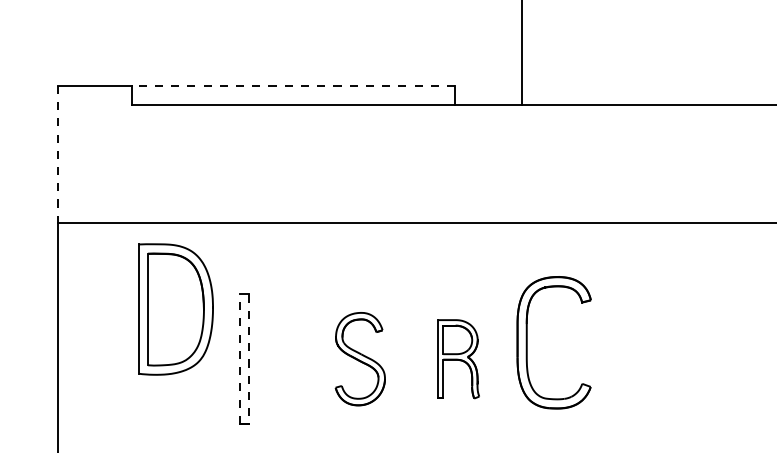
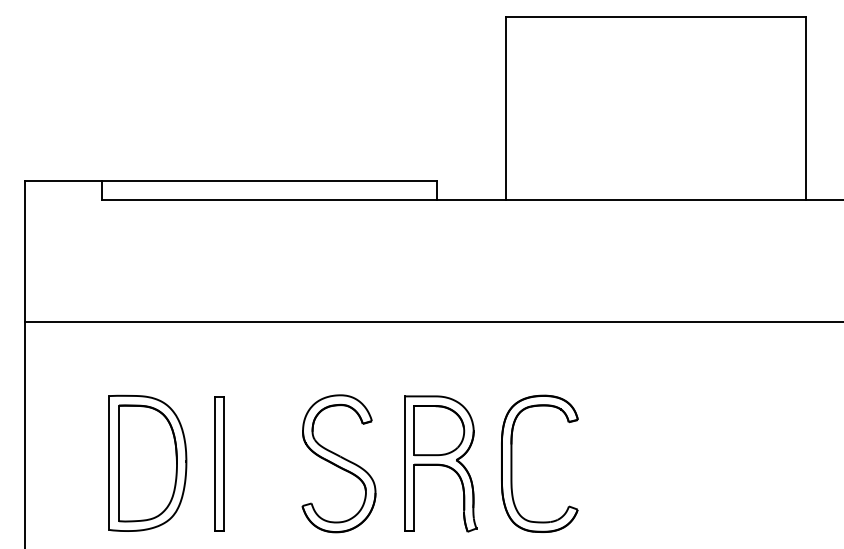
line: (293, 85) -> (269, 180), dashed -> solid
line: (57, 154) -> (25, 251), dashed -> solid
part: (175, 308) -> (147, 462), moved
part: (527, 342) -> (512, 463), moved
line: (240, 358) -> (214, 463), dashed -> solid
part: (359, 358) -> (338, 463), size x1.43
part: (458, 358) -> (440, 463), size x1.67
line: (248, 359) -> (223, 464), dashed -> solid

